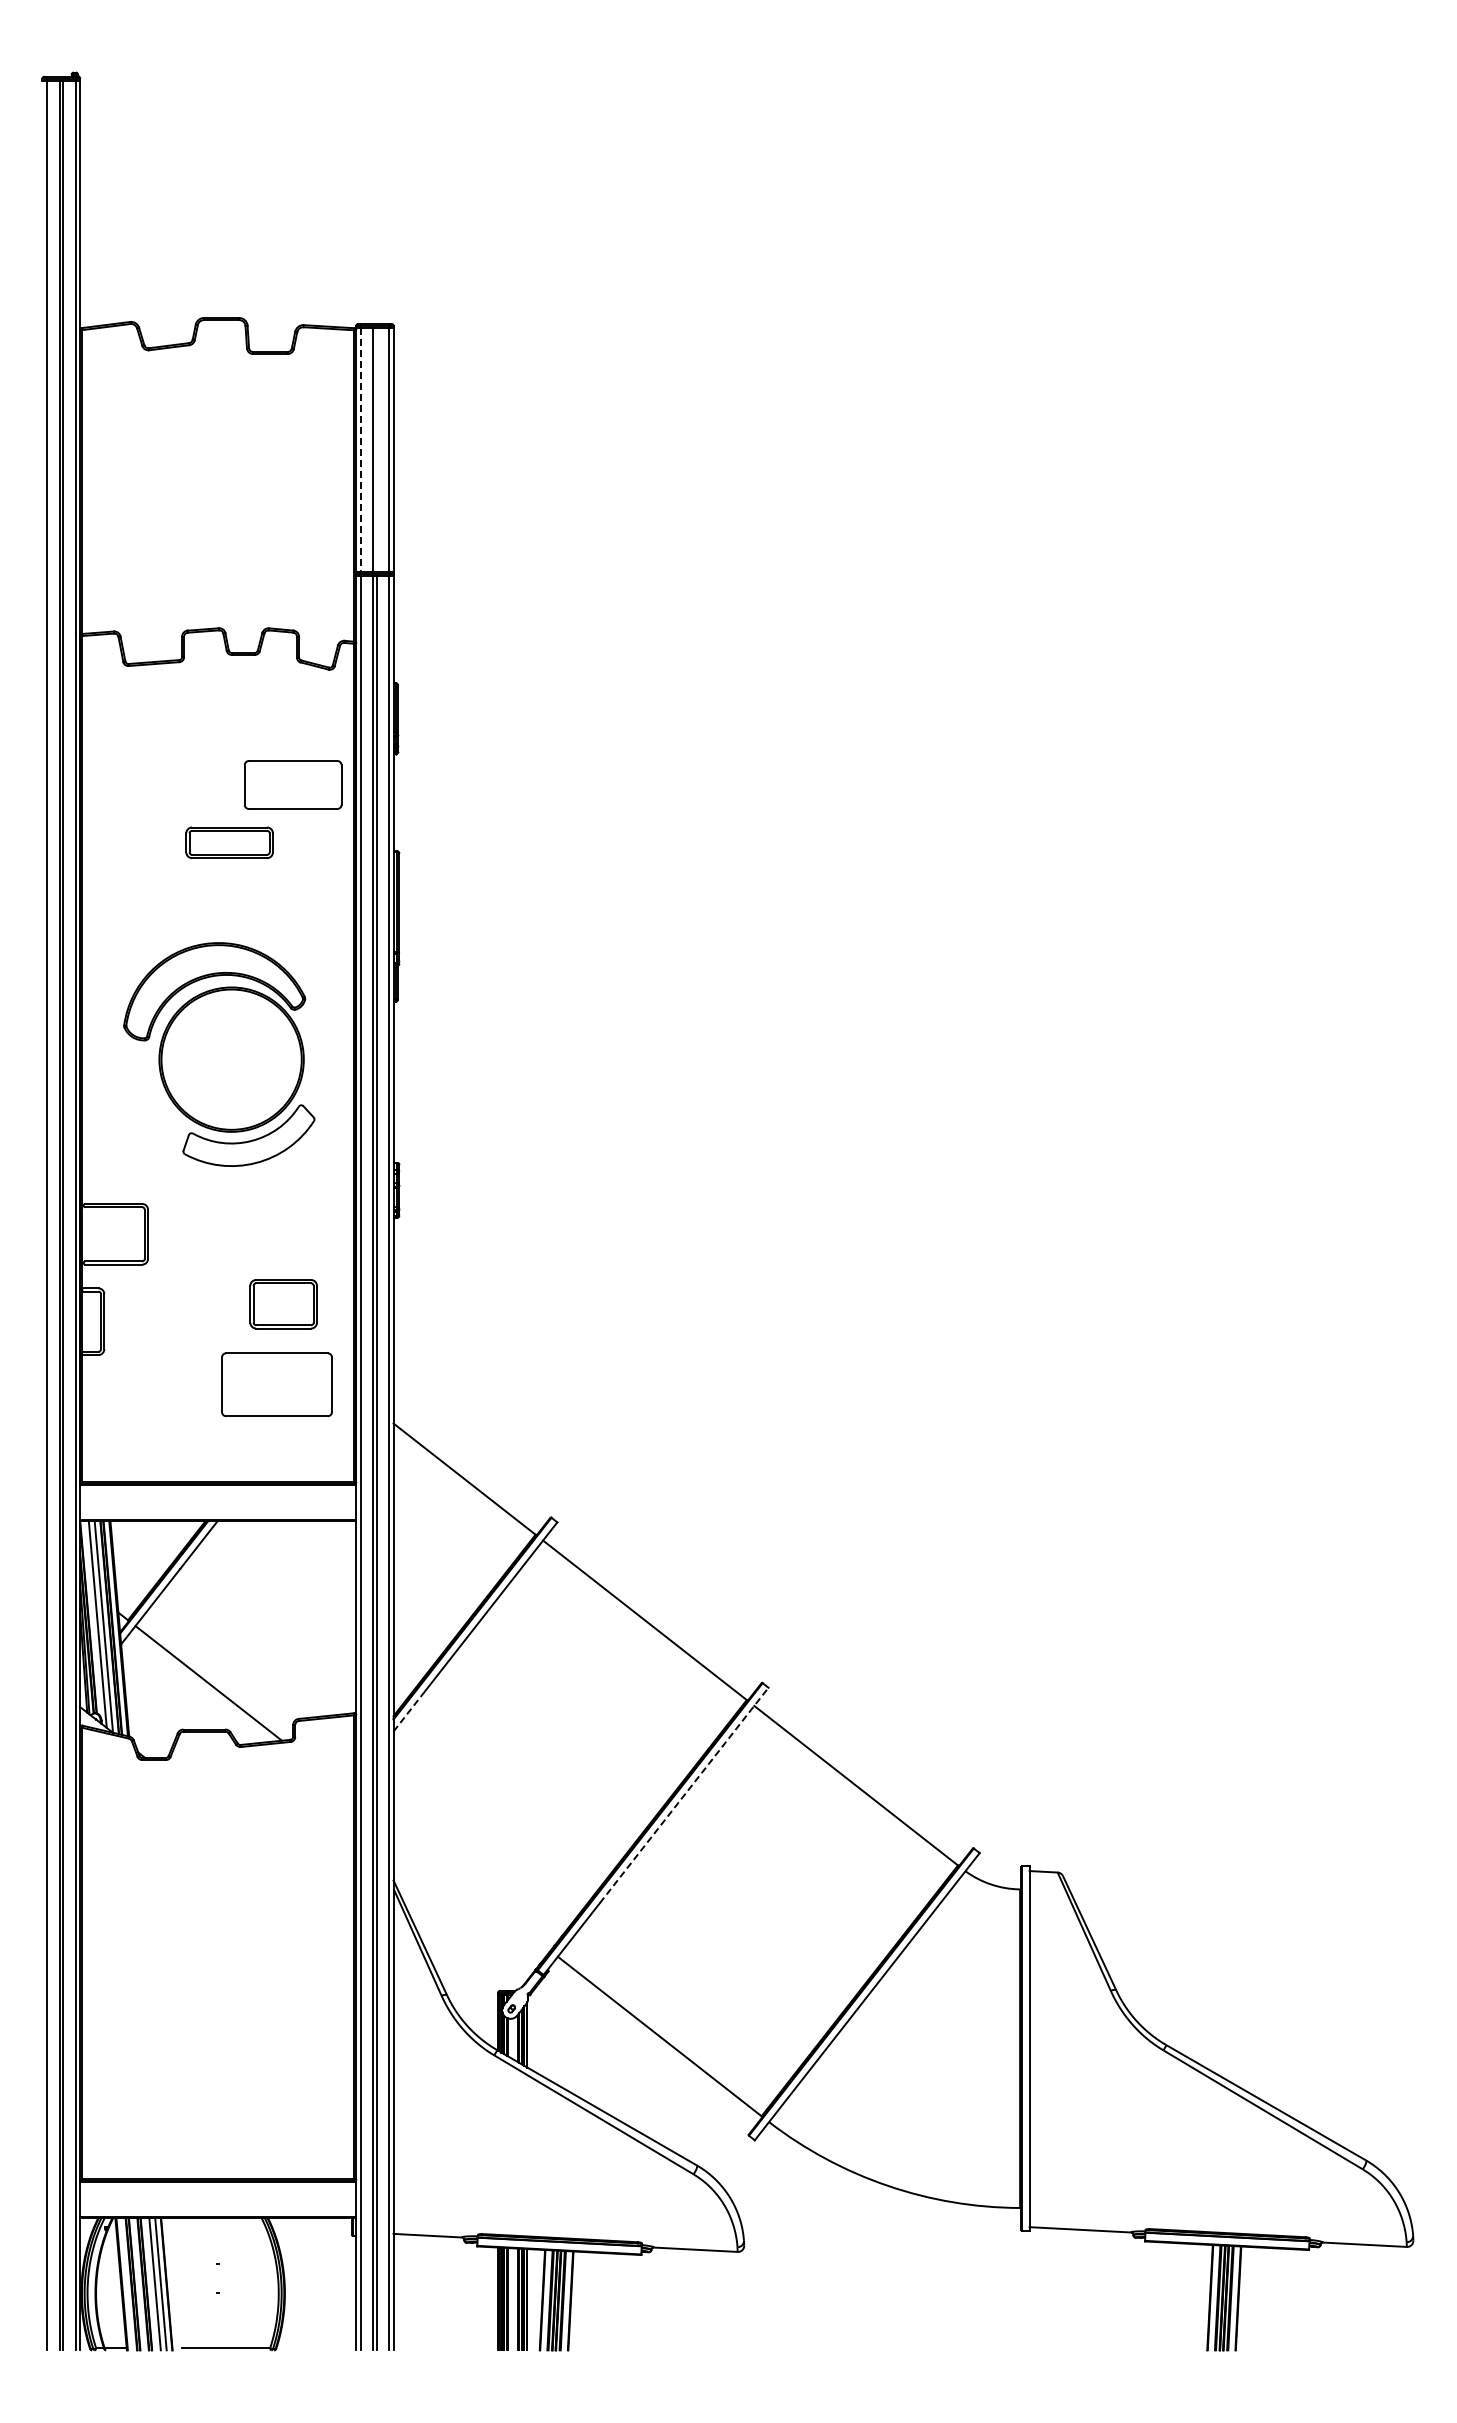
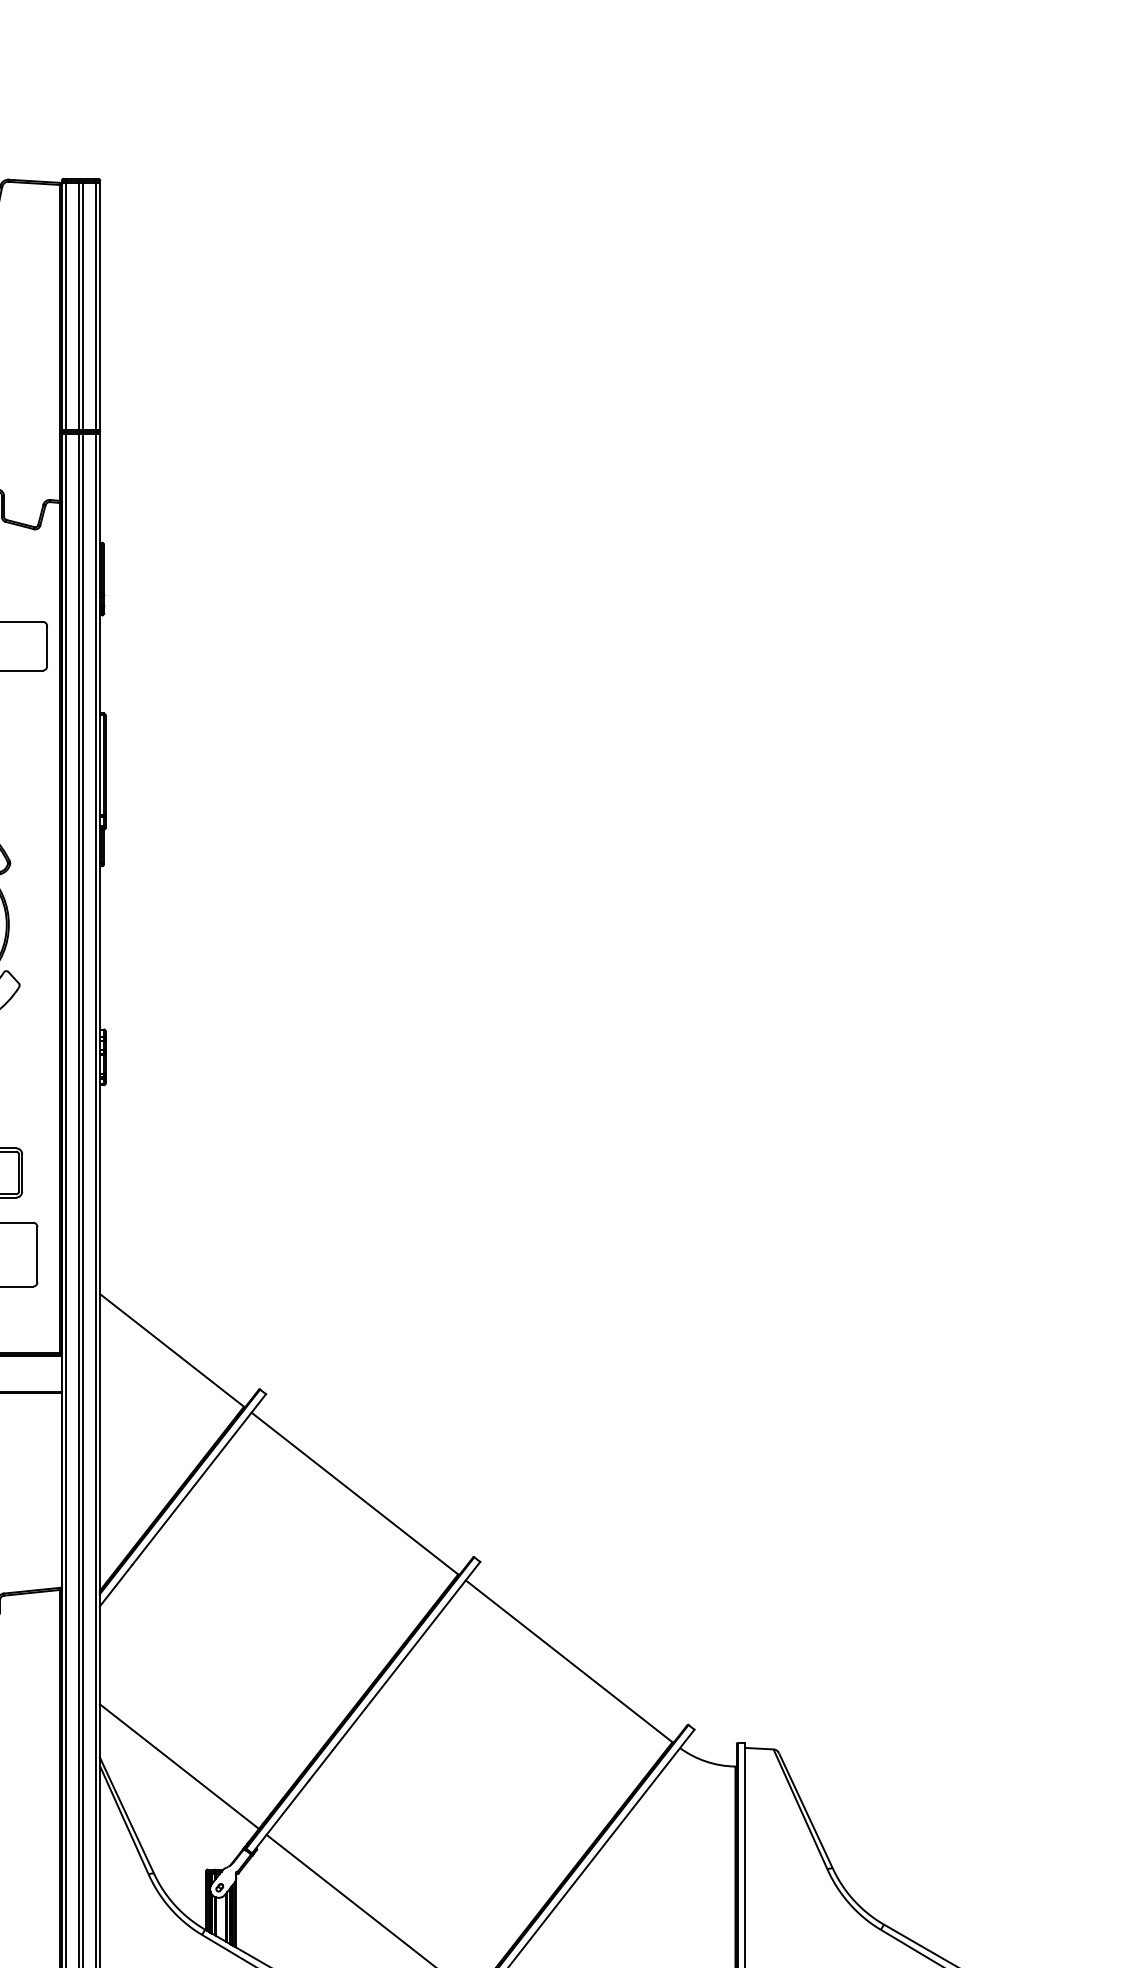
line: (376, 449) -> (82, 305), added
line: (360, 450) -> (66, 306), dashed -> solid
line: (409, 1711) -> (116, 1586), dashed -> solid
line: (684, 1795) -> (395, 1671), dashed -> solid
line: (471, 1889) -> (178, 1766), added

